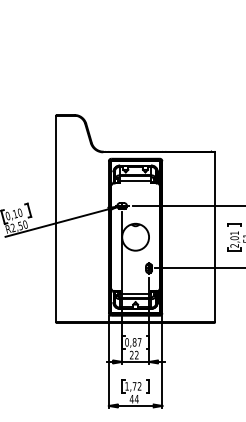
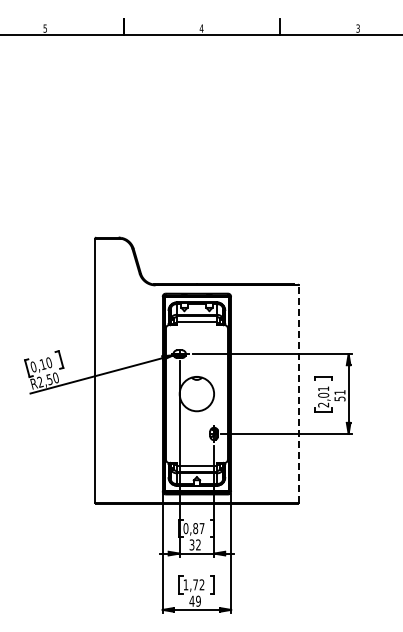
line: (215, 237) -> (298, 394), solid -> dashed
text: (131, 355) -> (191, 545), 22 -> 32
text: (136, 398) -> (198, 600), 44 -> 49

